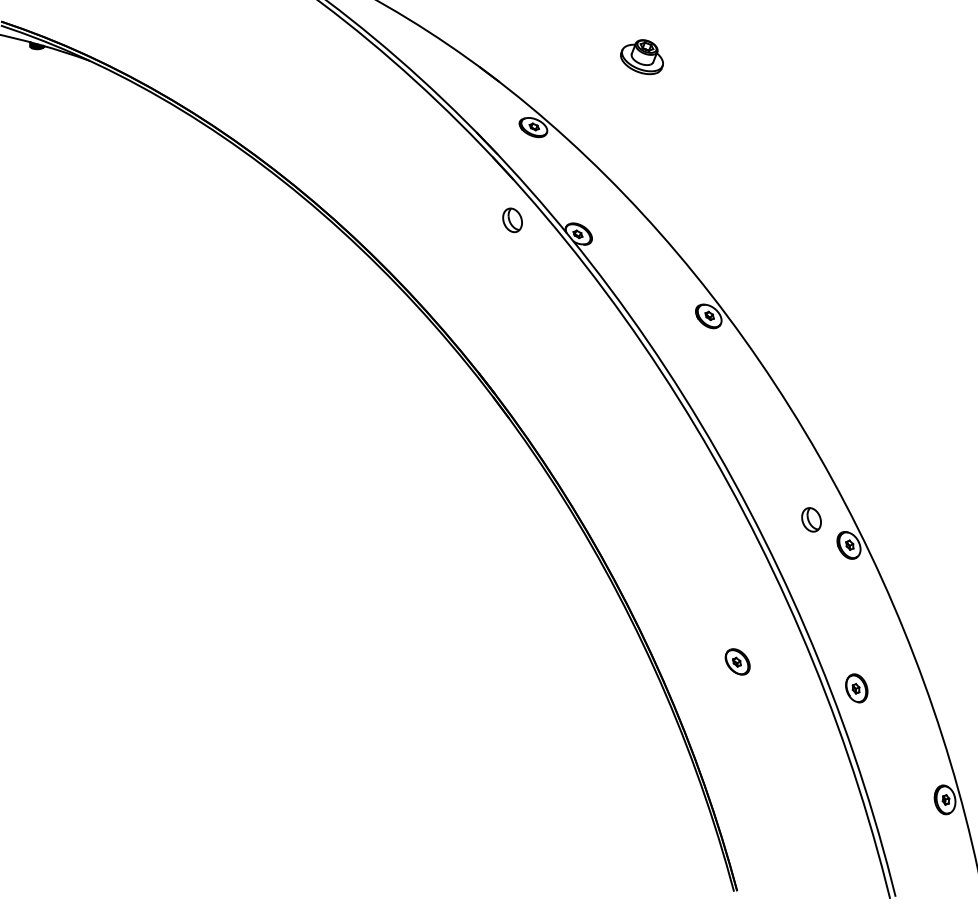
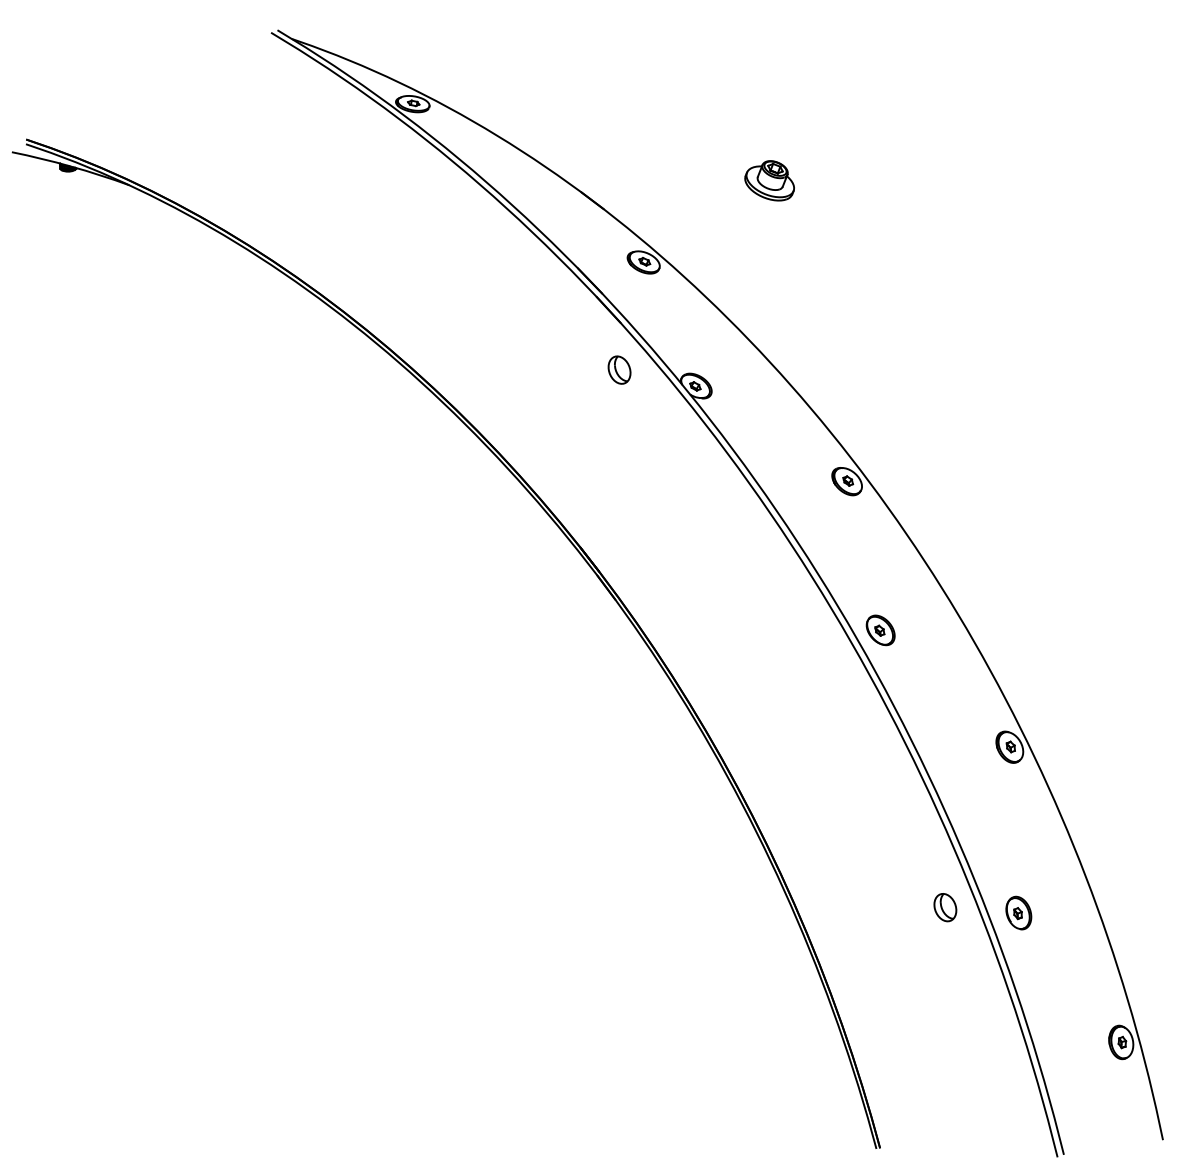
part: (811, 519) -> (945, 907), moved
part: (737, 662) -> (880, 630), moved

